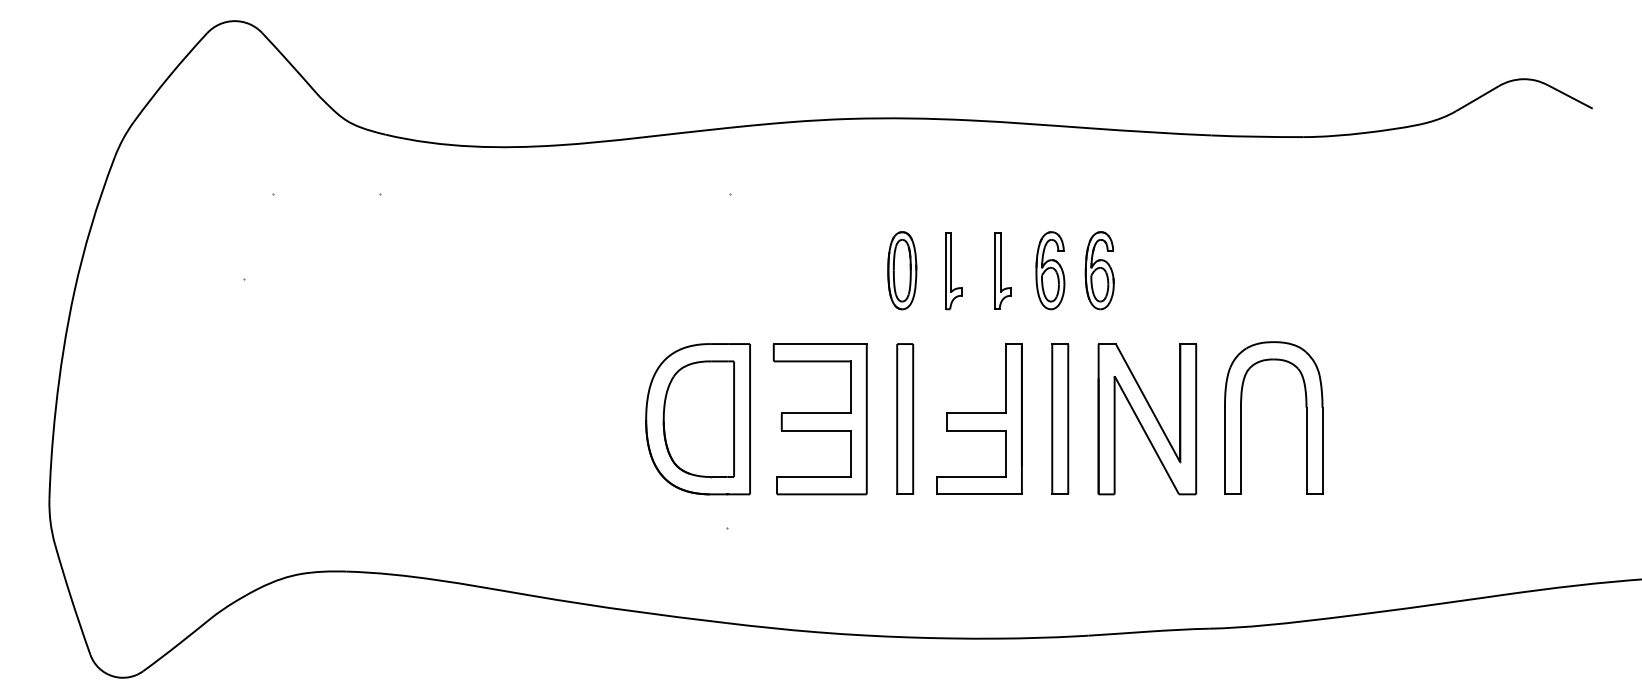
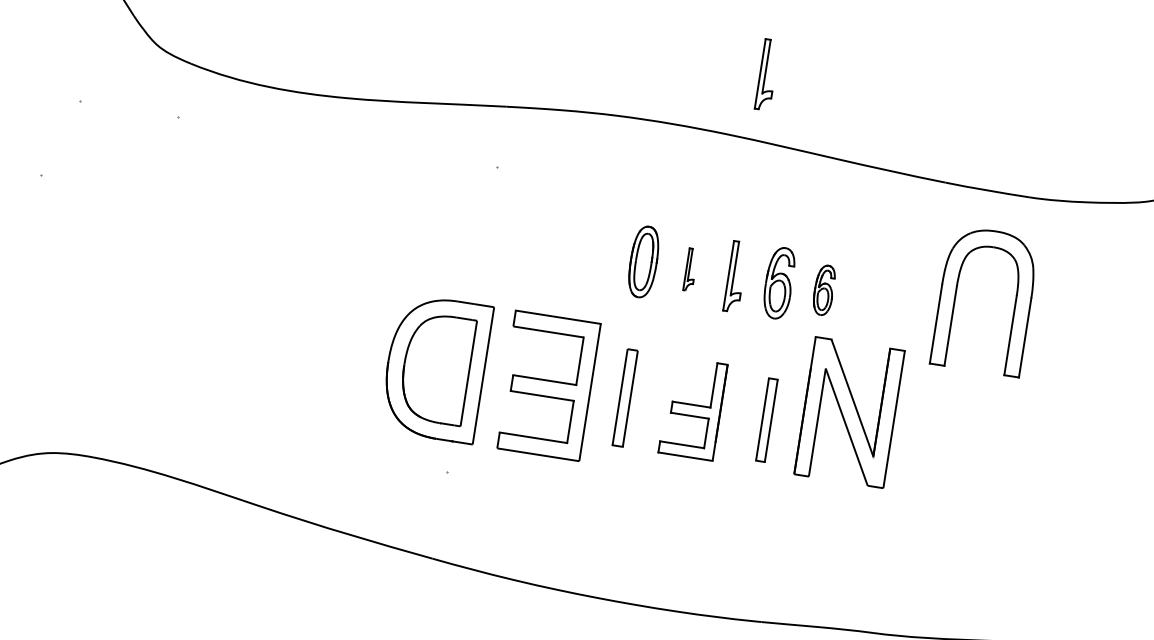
part: (1002, 49) -> (766, 74), added
part: (1099, 270) -> (823, 290), size x0.7
part: (953, 271) -> (690, 270), size x0.6
part: (1241, 417) -> (955, 295), moved
part: (905, 418) -> (625, 397), size x0.7
part: (979, 418) -> (693, 408), size x0.7
part: (1060, 418) -> (767, 419), size x0.6
part: (1147, 419) -> (849, 412), moved

